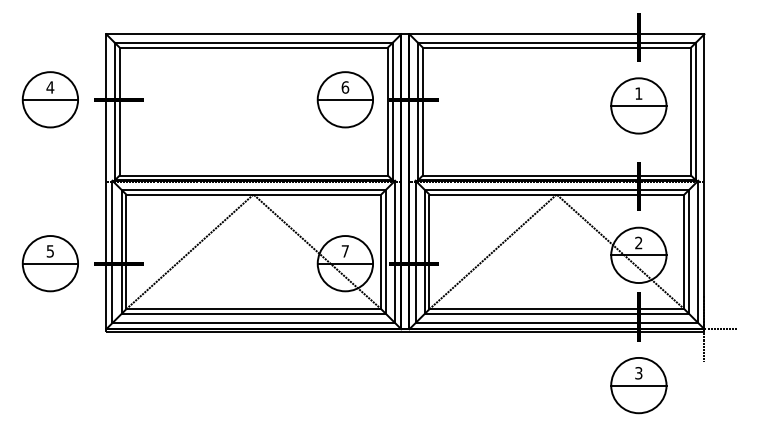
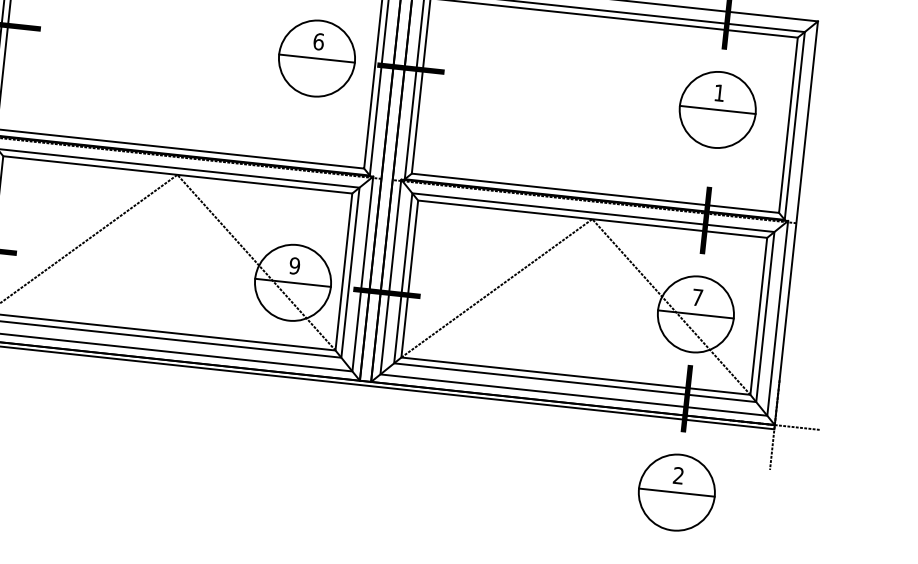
text: (638, 242) -> (697, 296), 2 -> 7
text: (345, 251) -> (294, 266), 7 -> 9
text: (638, 373) -> (678, 476), 3 -> 2

